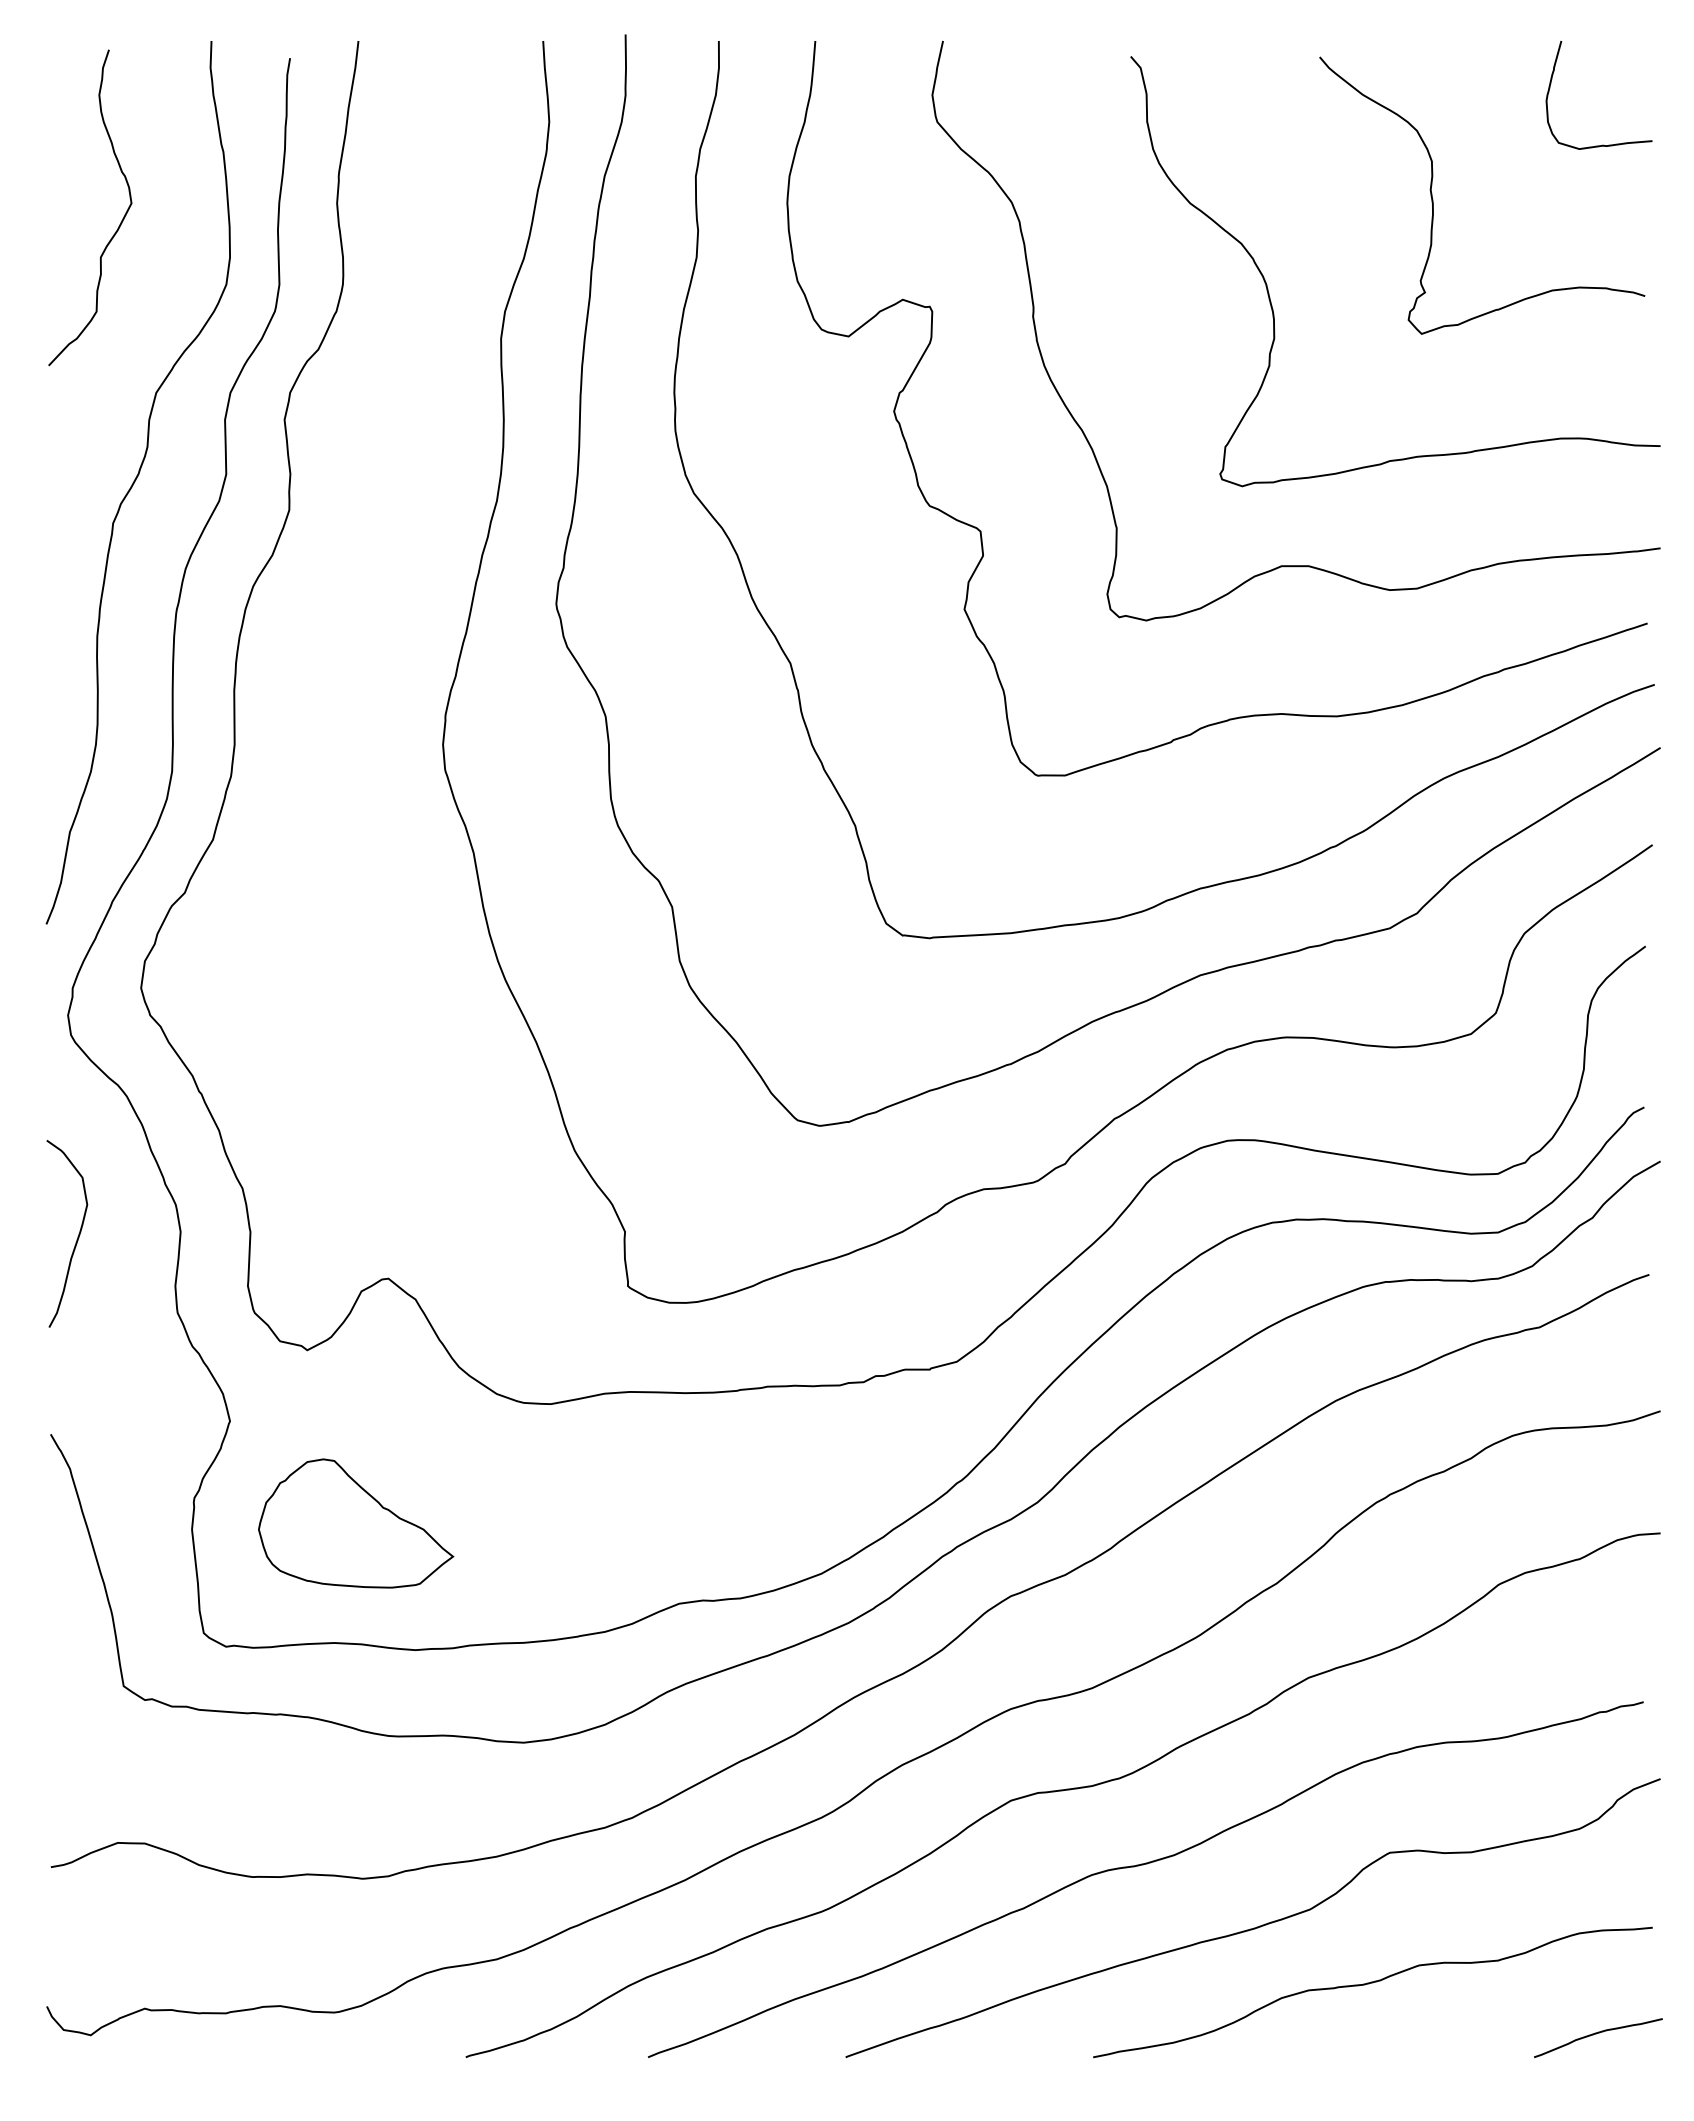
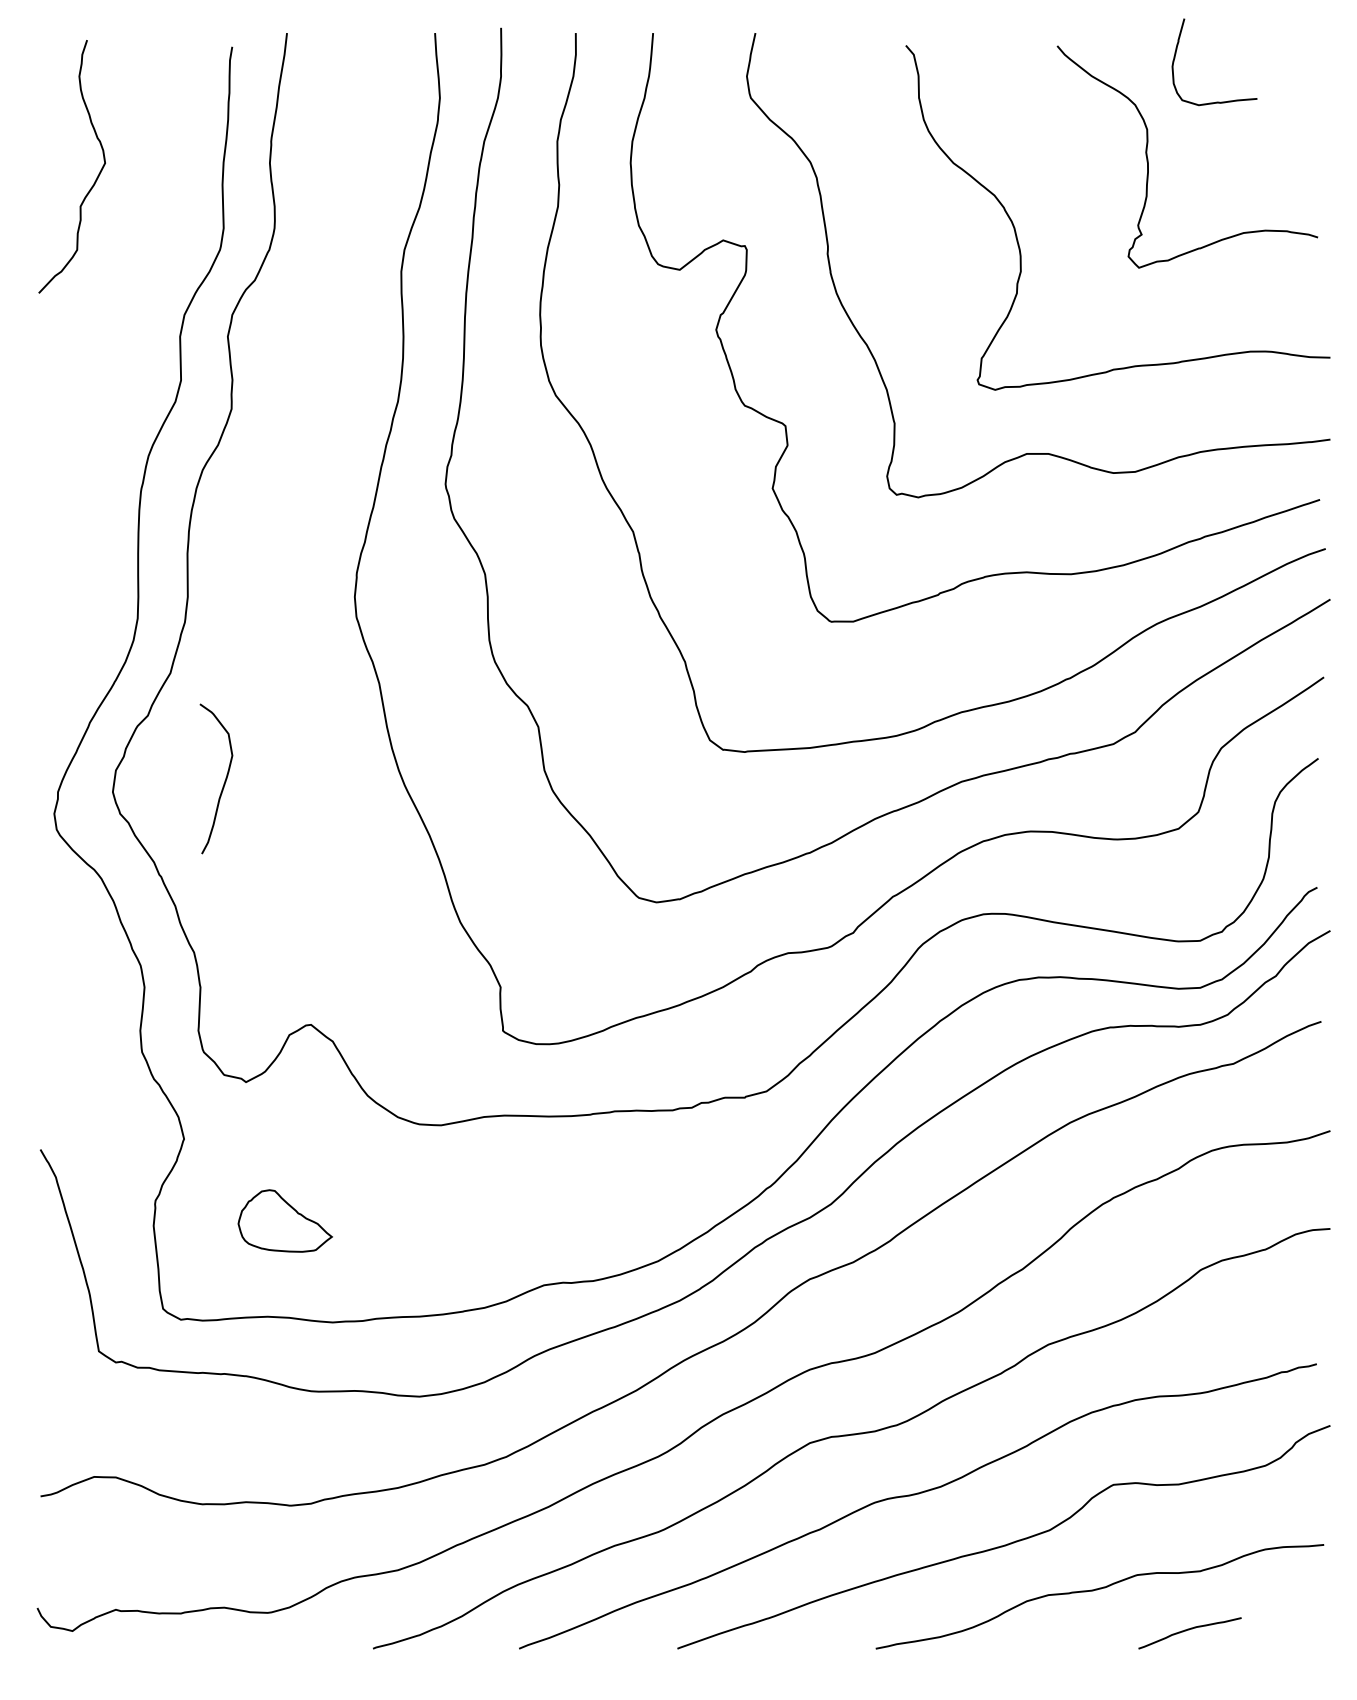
curve: (1551, 83) -> (1176, 52), moved
curve: (136, 480) -> (109, 385), removed
curve: (77, 1236) -> (224, 781), moved
part: (356, 1523) -> (285, 1221), size x0.6
curve: (1596, 2034) -> (1188, 1630), moved

